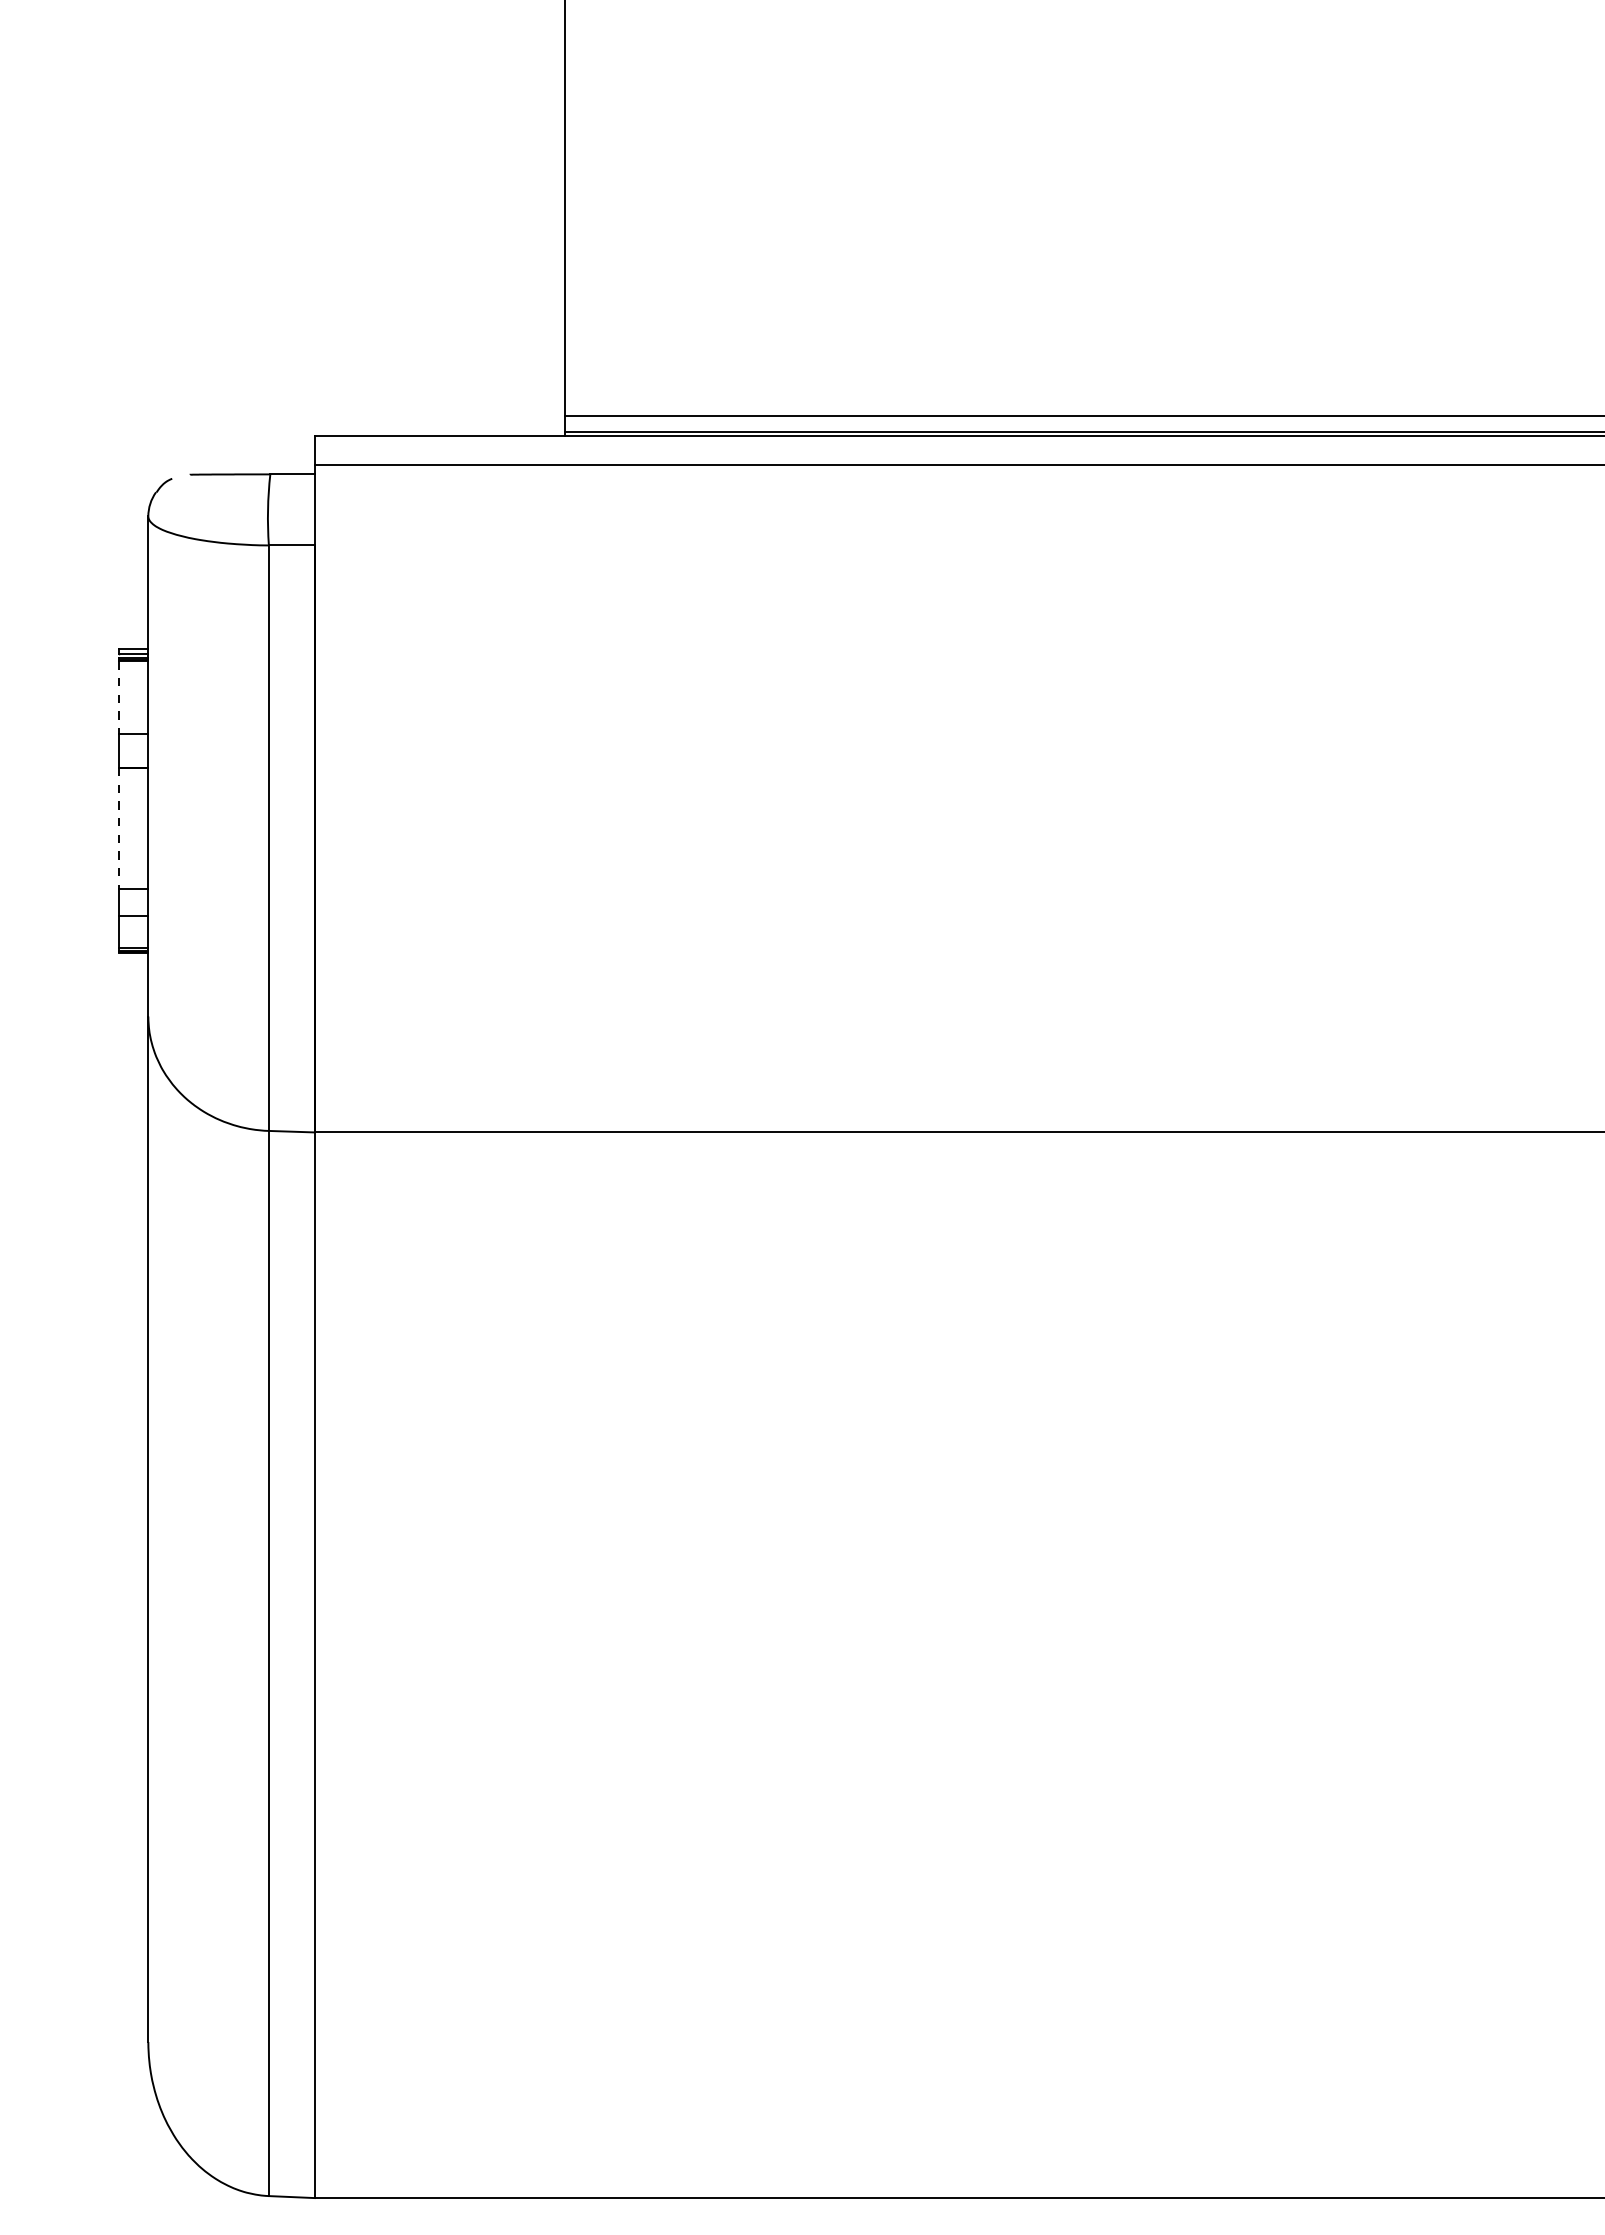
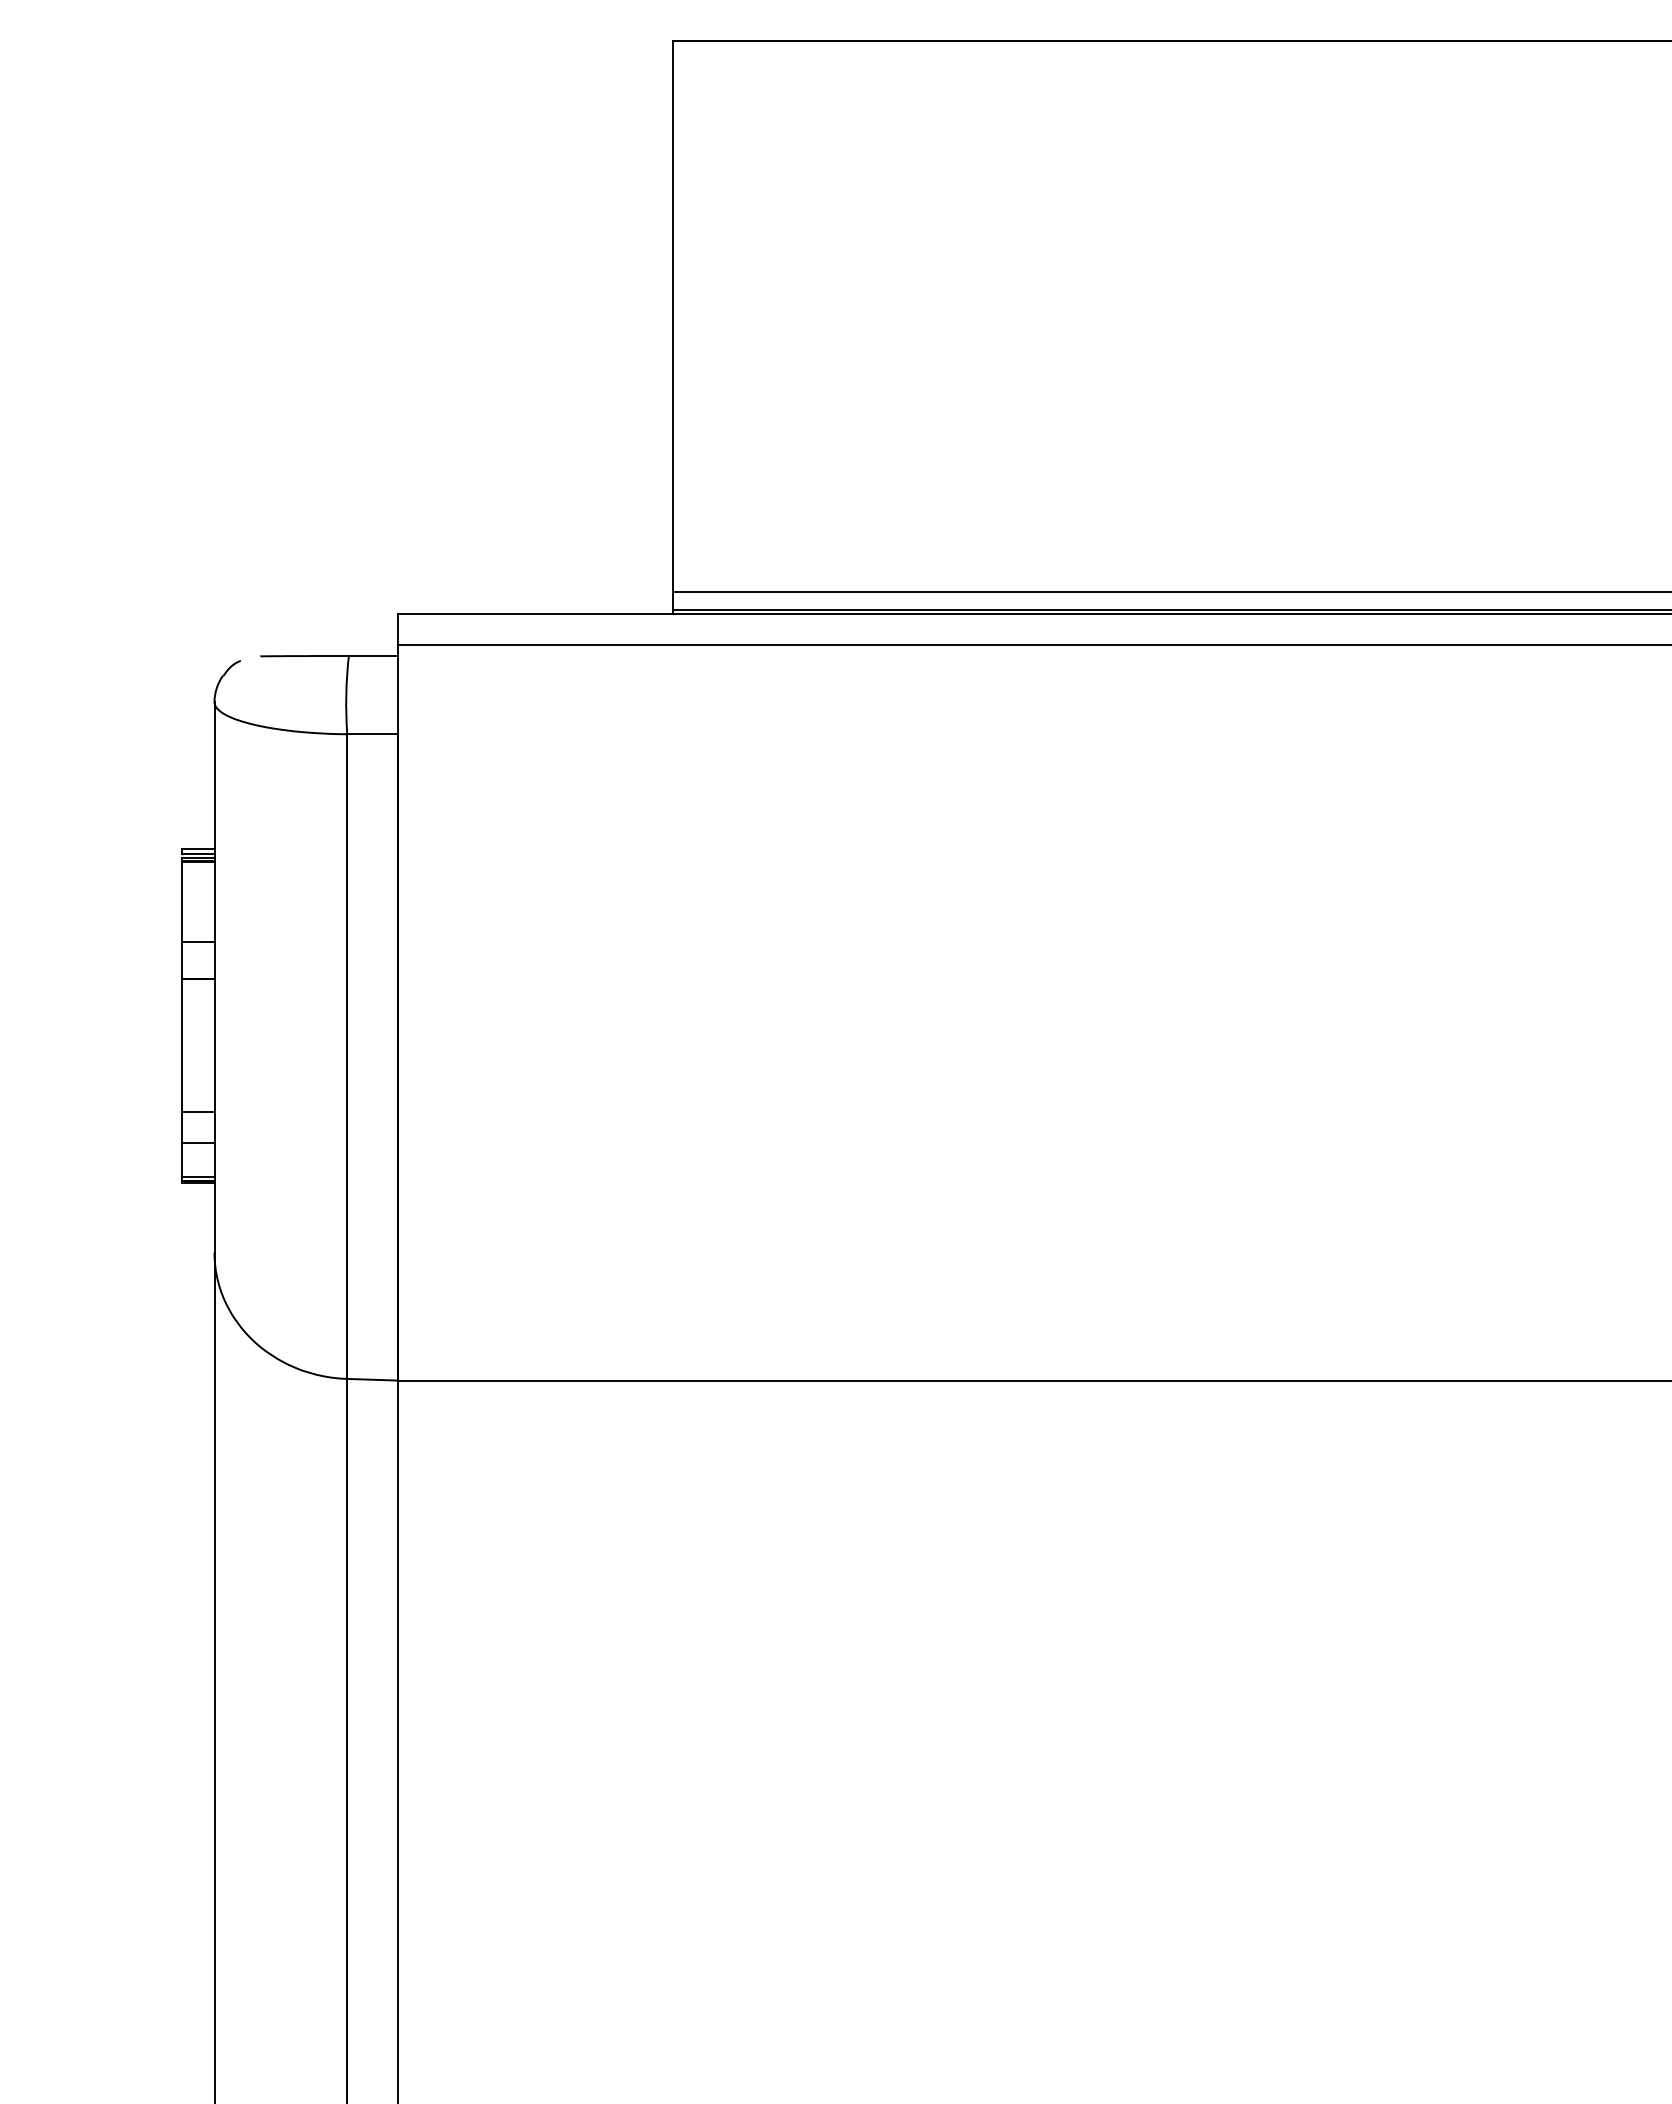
line: (119, 698) -> (182, 902), dashed -> solid
line: (119, 828) -> (182, 1045), dashed -> solid

